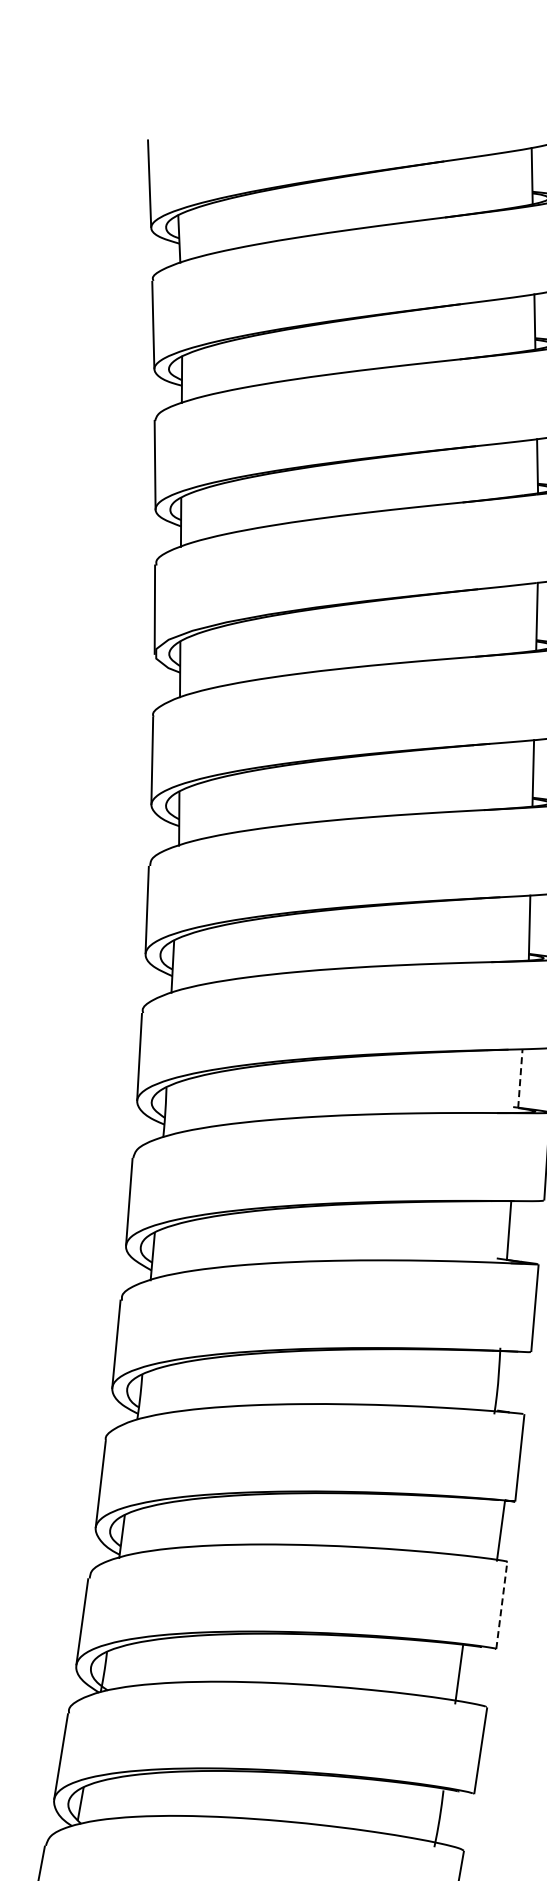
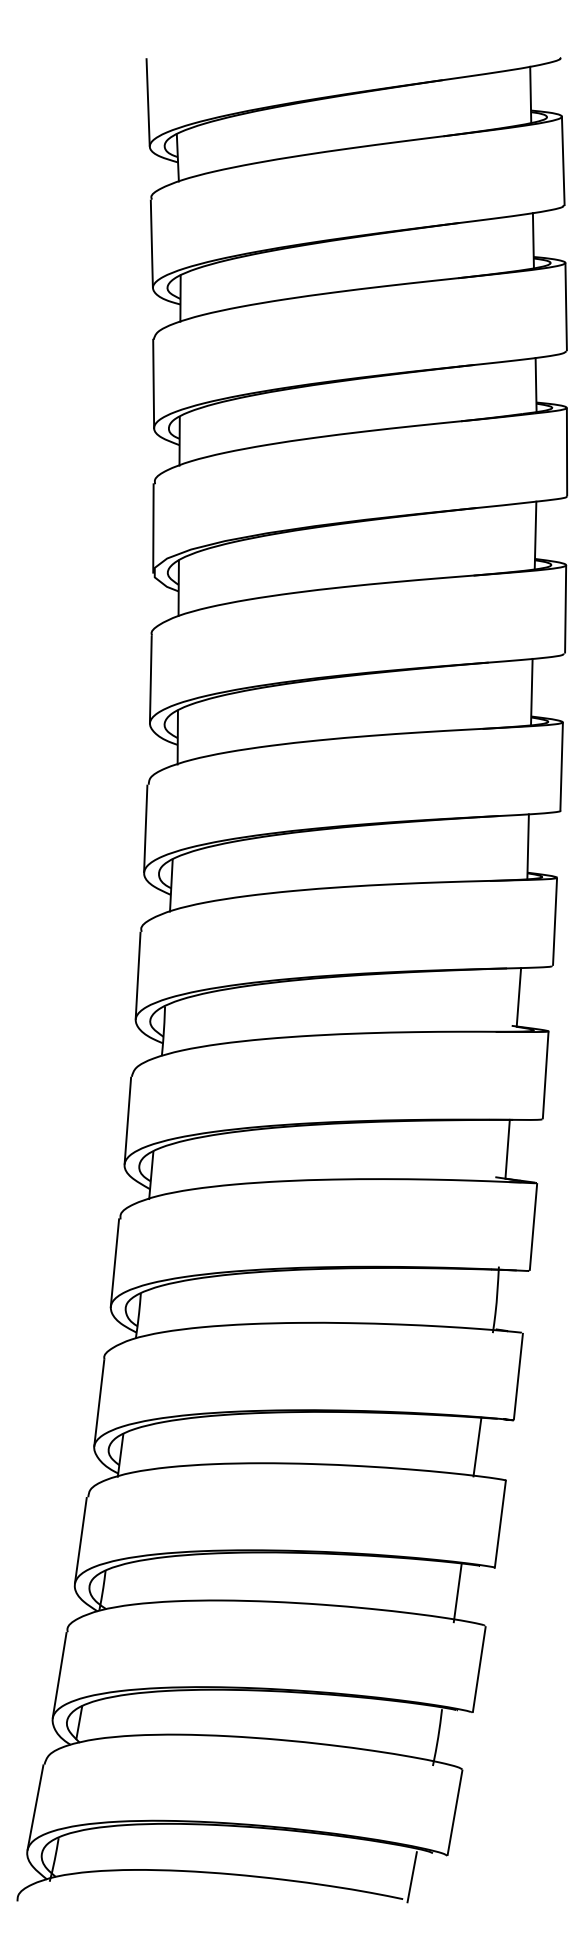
line: (519, 1077) -> (518, 996), dashed -> solid
line: (500, 1530) -> (477, 1446), moved
line: (501, 1605) -> (500, 1524), dashed -> solid

